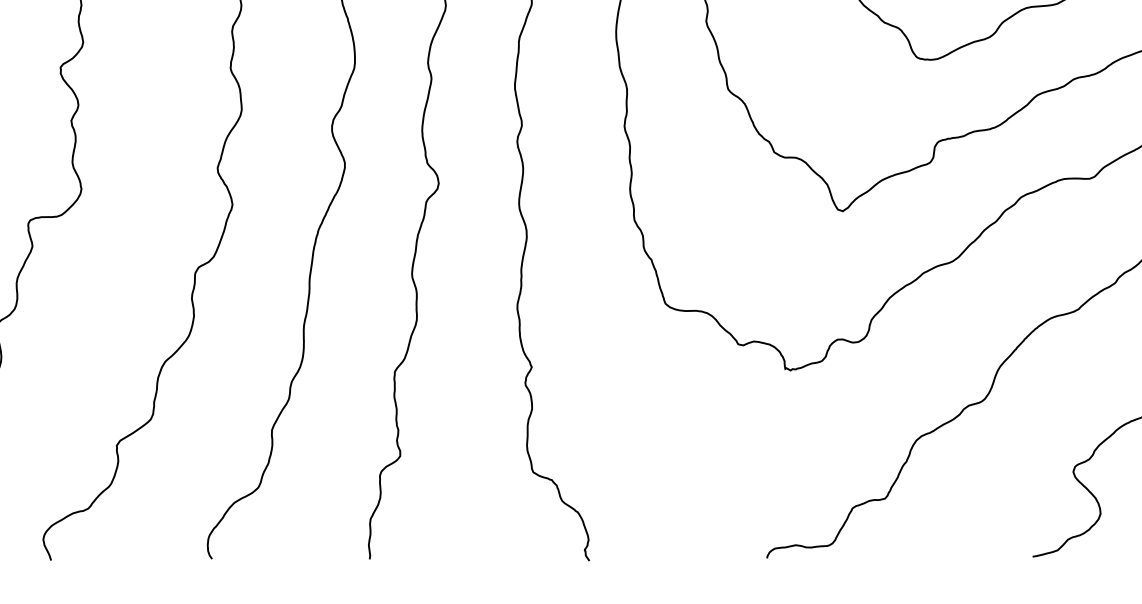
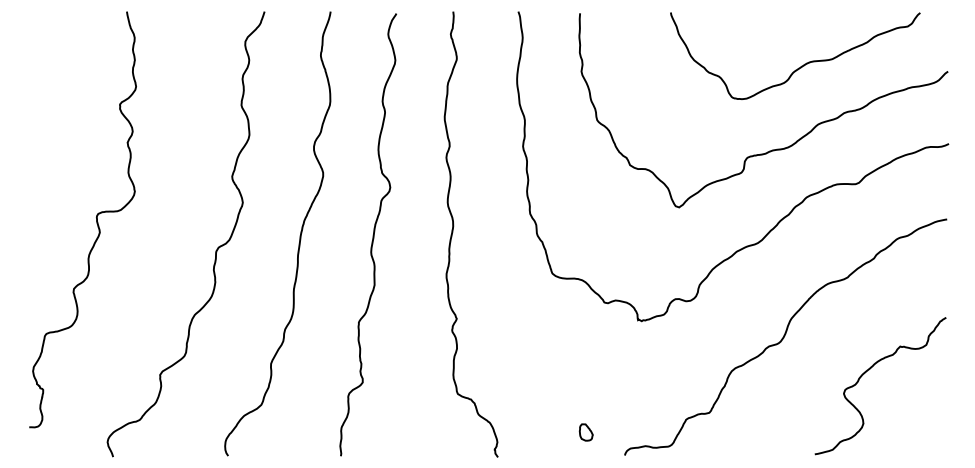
part: (711, 526) -> (585, 432), added

